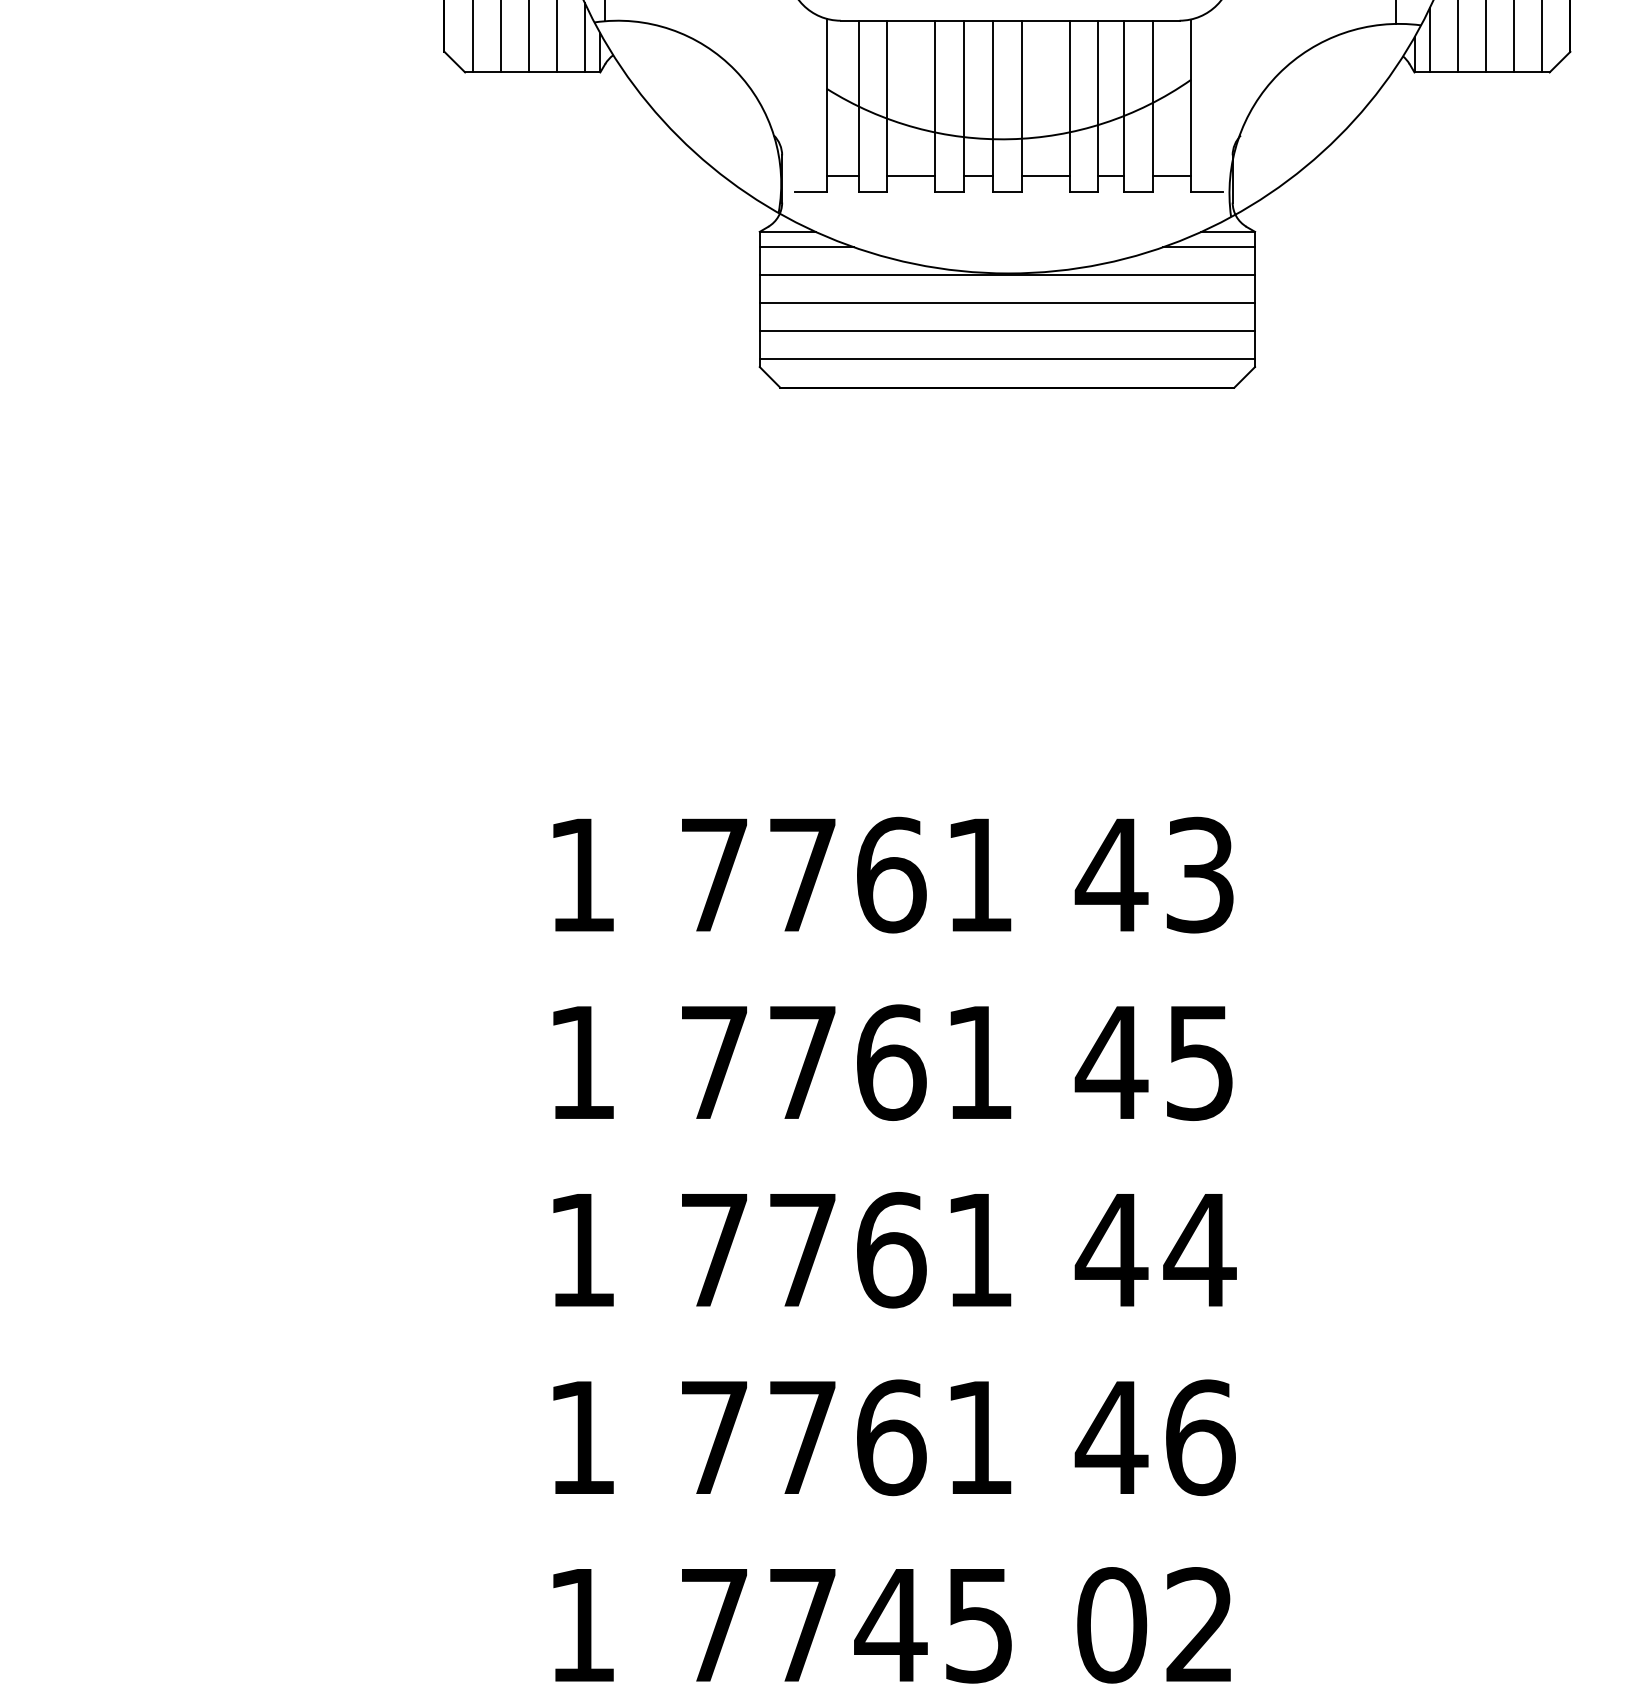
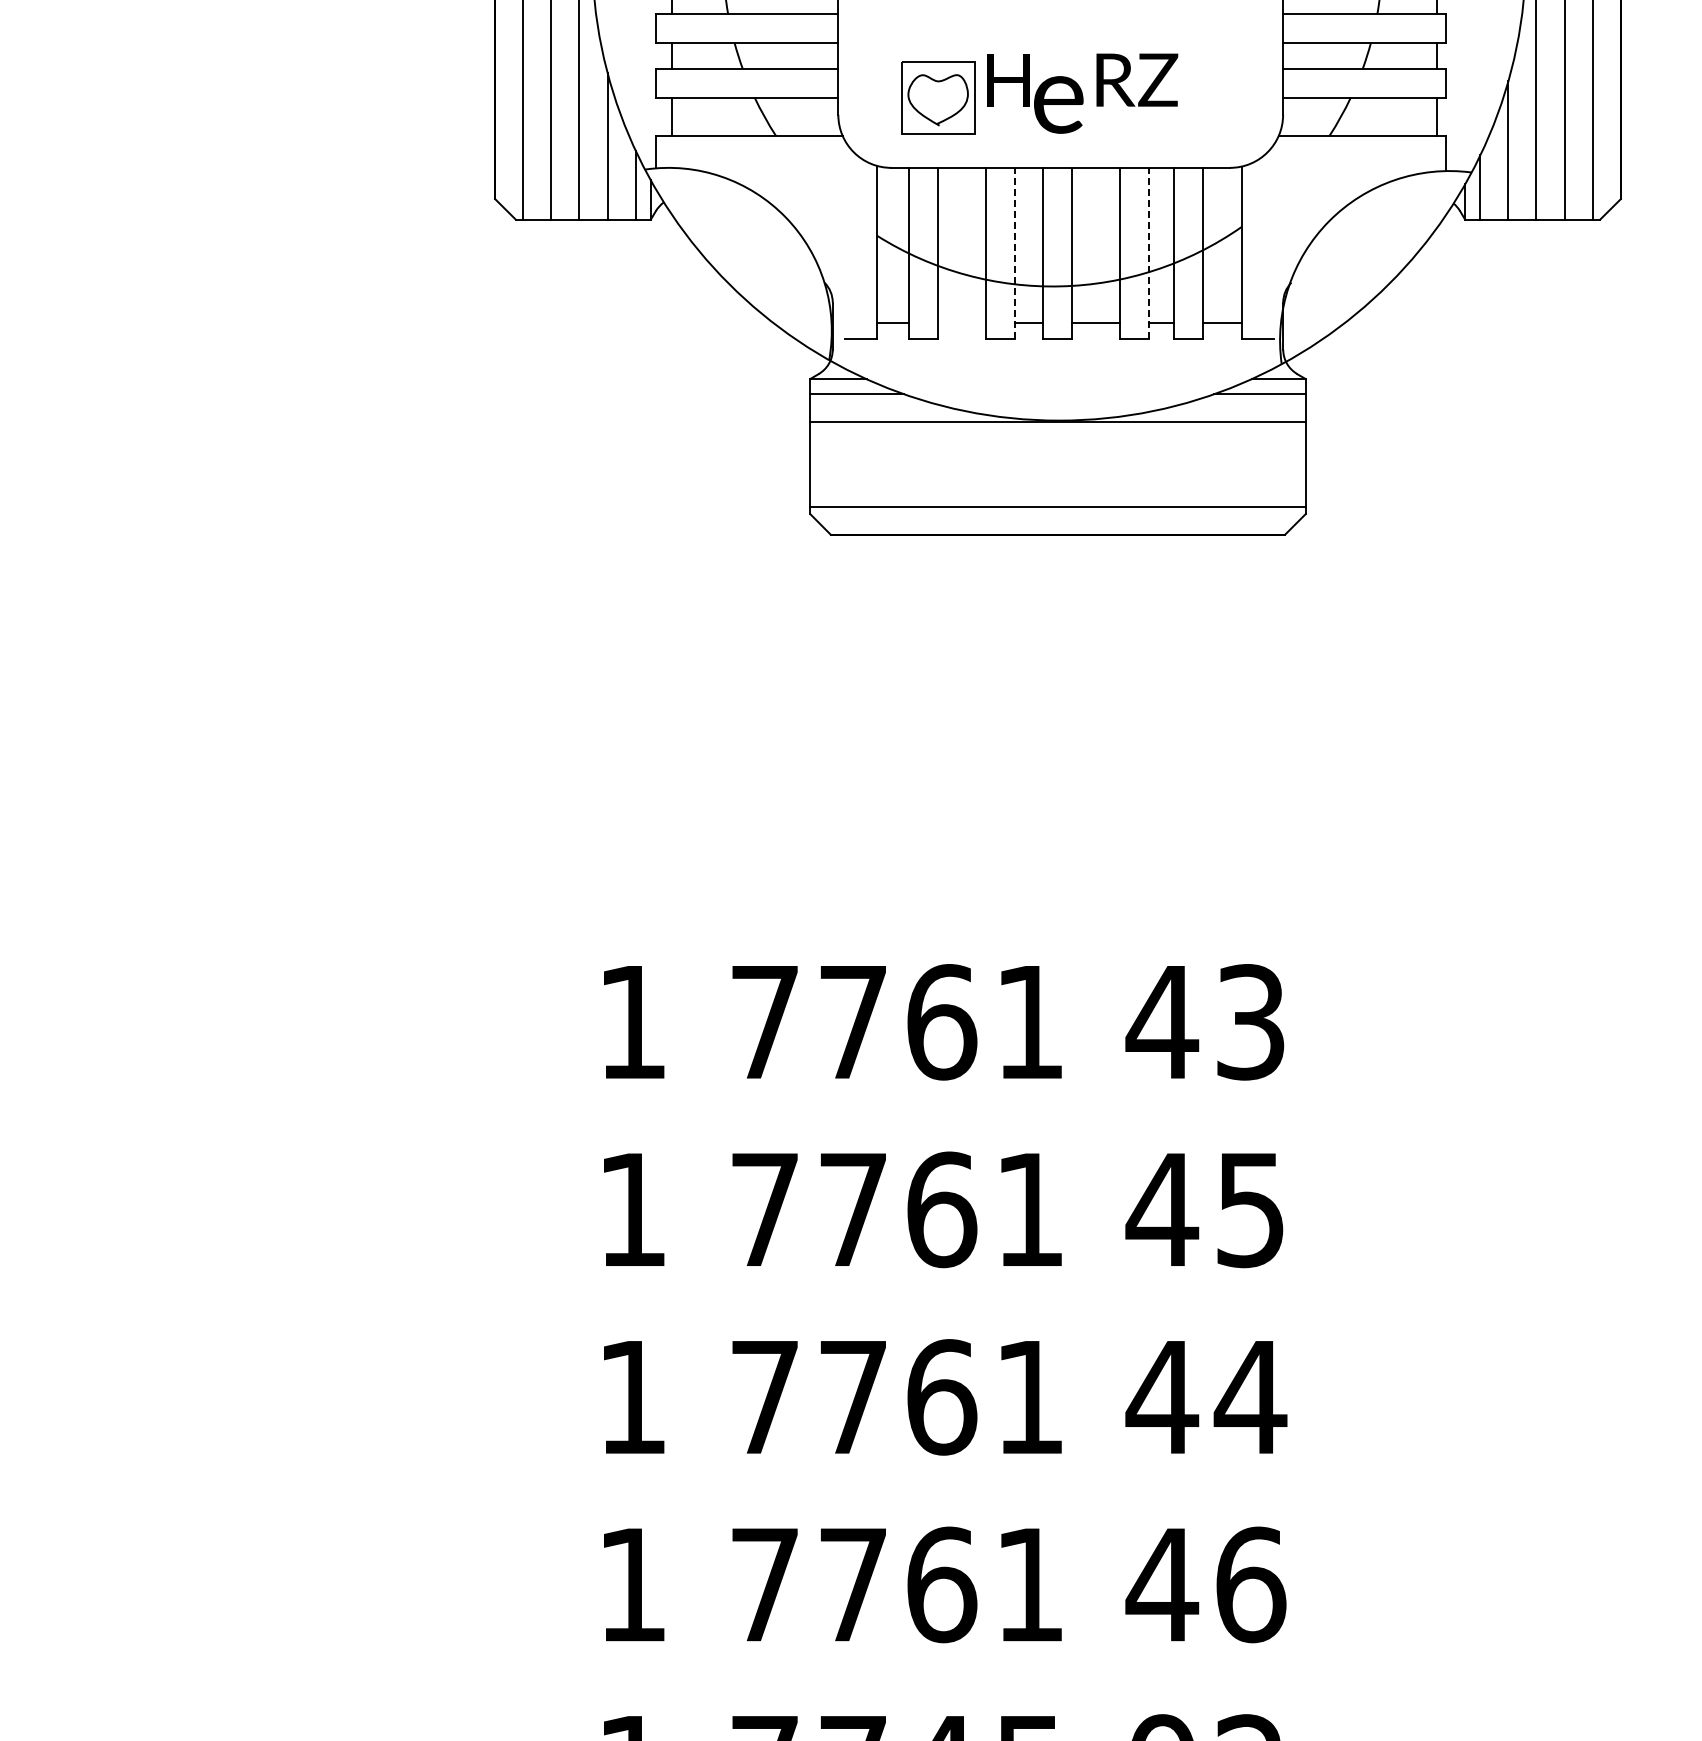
line: (963, 106) -> (1014, 253), solid -> dashed
line: (1097, 106) -> (1148, 253), solid -> dashed
line: (910, 176) -> (961, 323), removed
line: (1006, 303) -> (1057, 450), removed
line: (1006, 331) -> (1057, 478), removed

